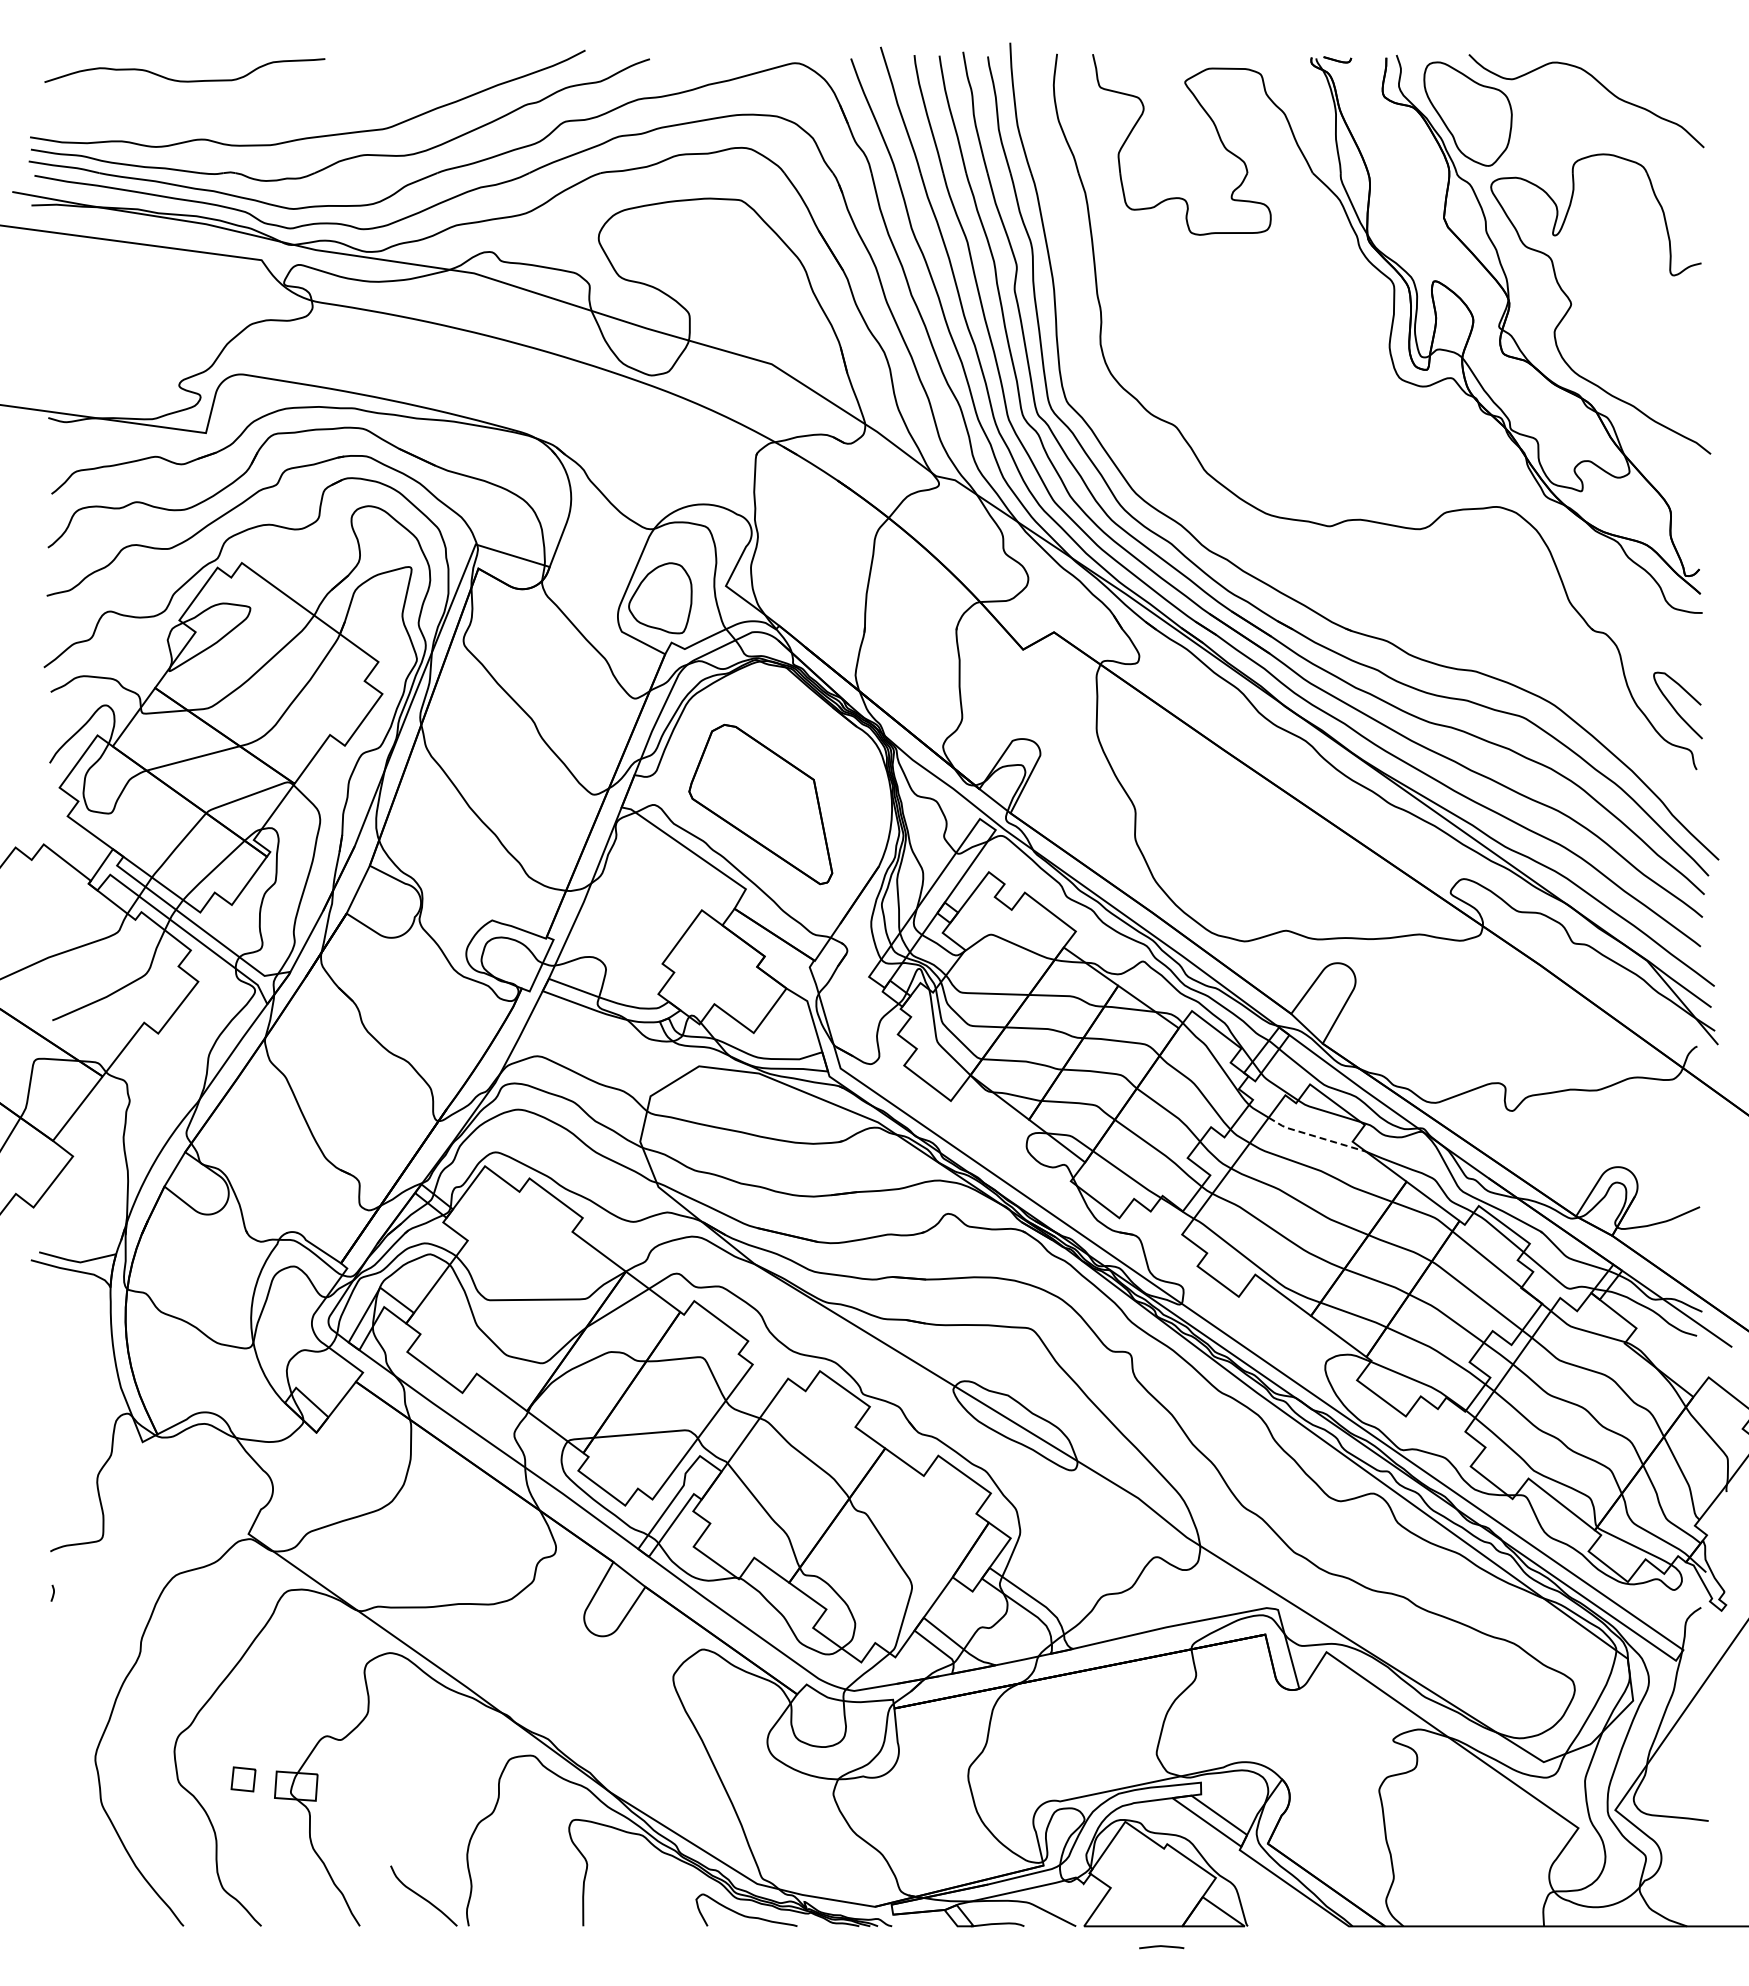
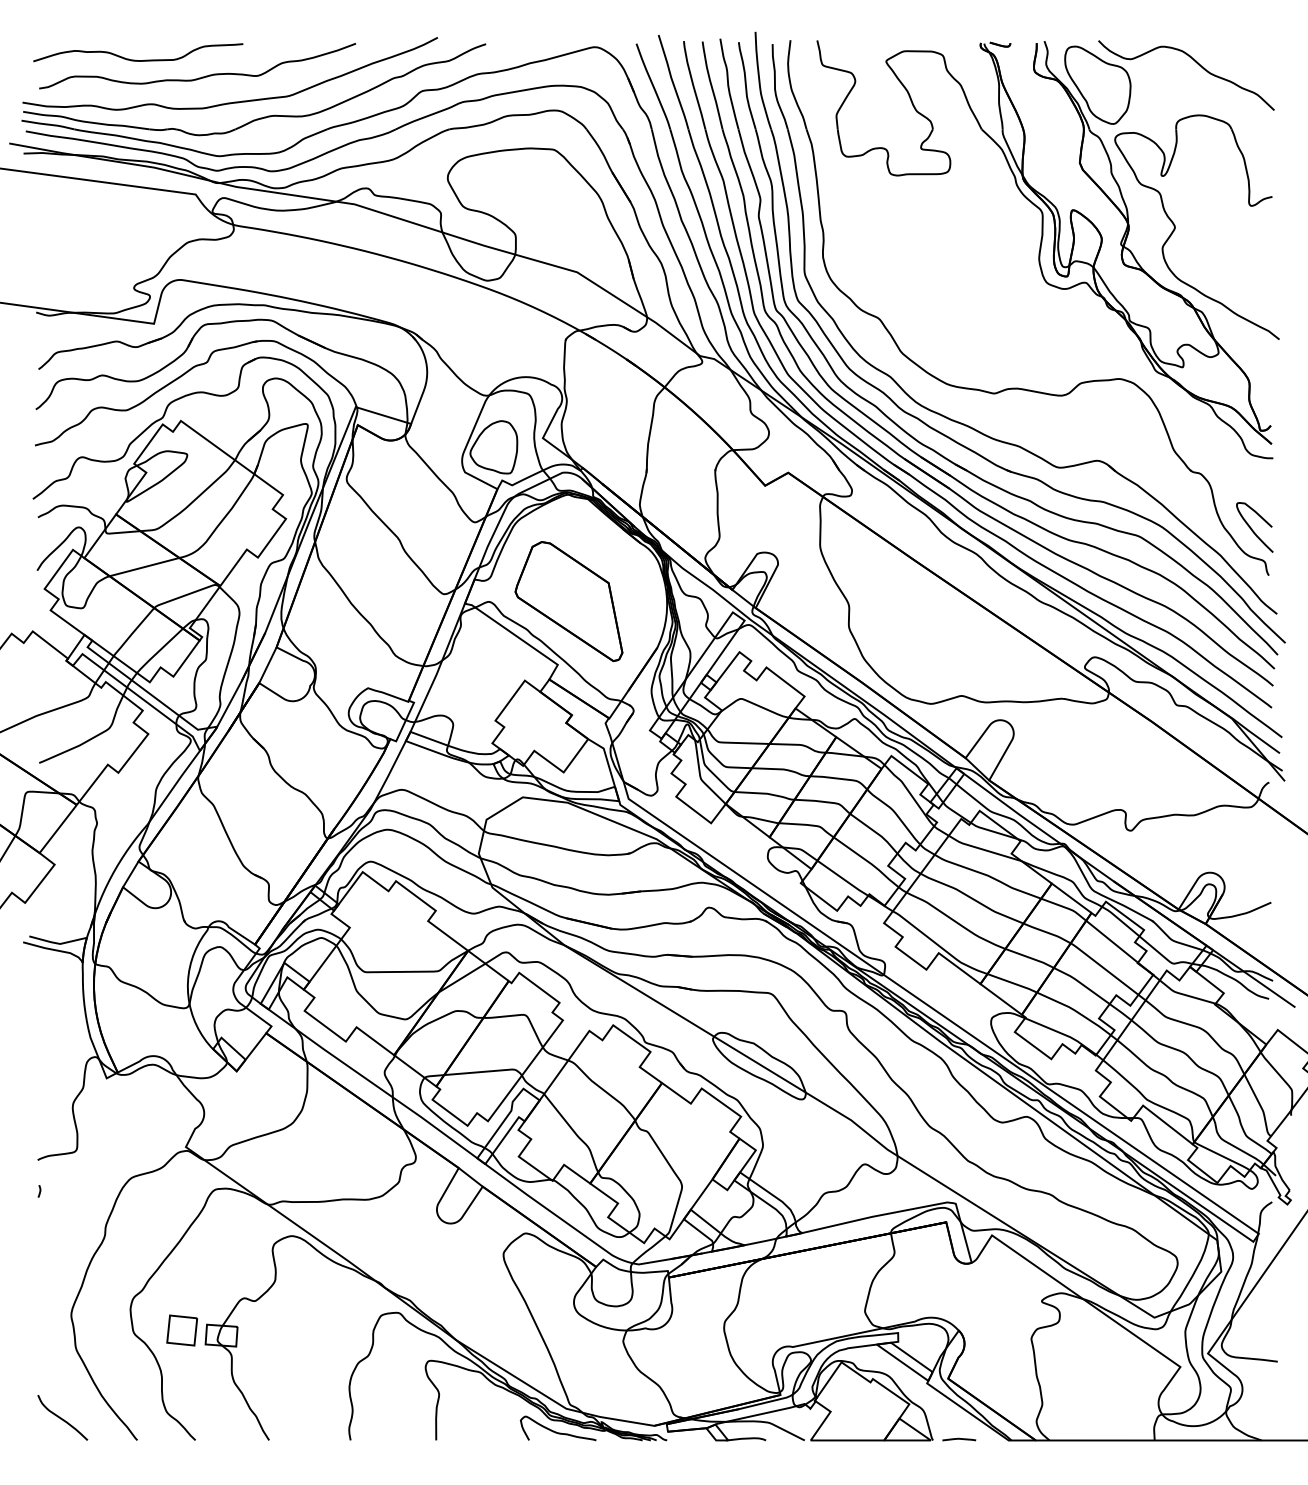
curve: (268, 103) -> (200, 77), added
part: (1303, 573) -> (974, 428), added
line: (1315, 1136) -> (983, 849), dashed -> solid
part: (243, 1779) -> (182, 1330), size x1.67
curve: (422, 1896) -> (61, 1418), moved
curve: (1161, 1946) -> (959, 1439), moved

